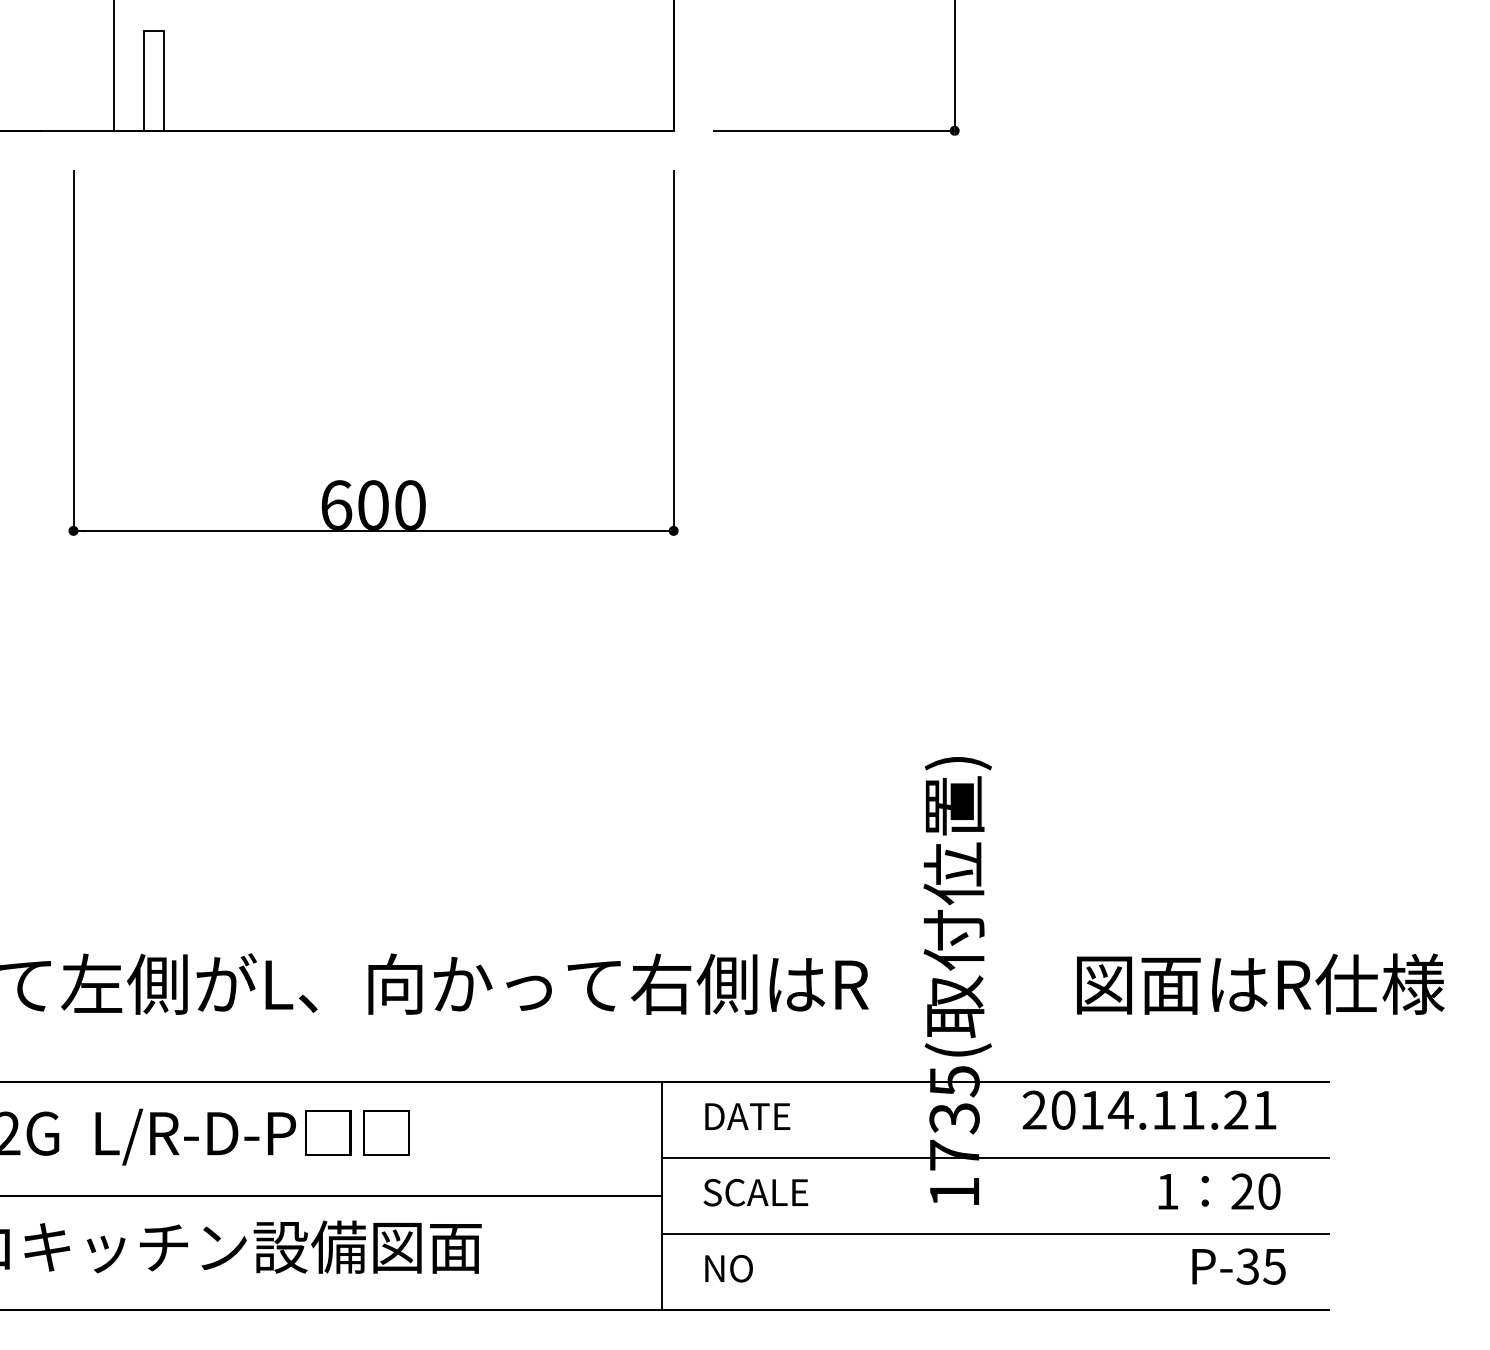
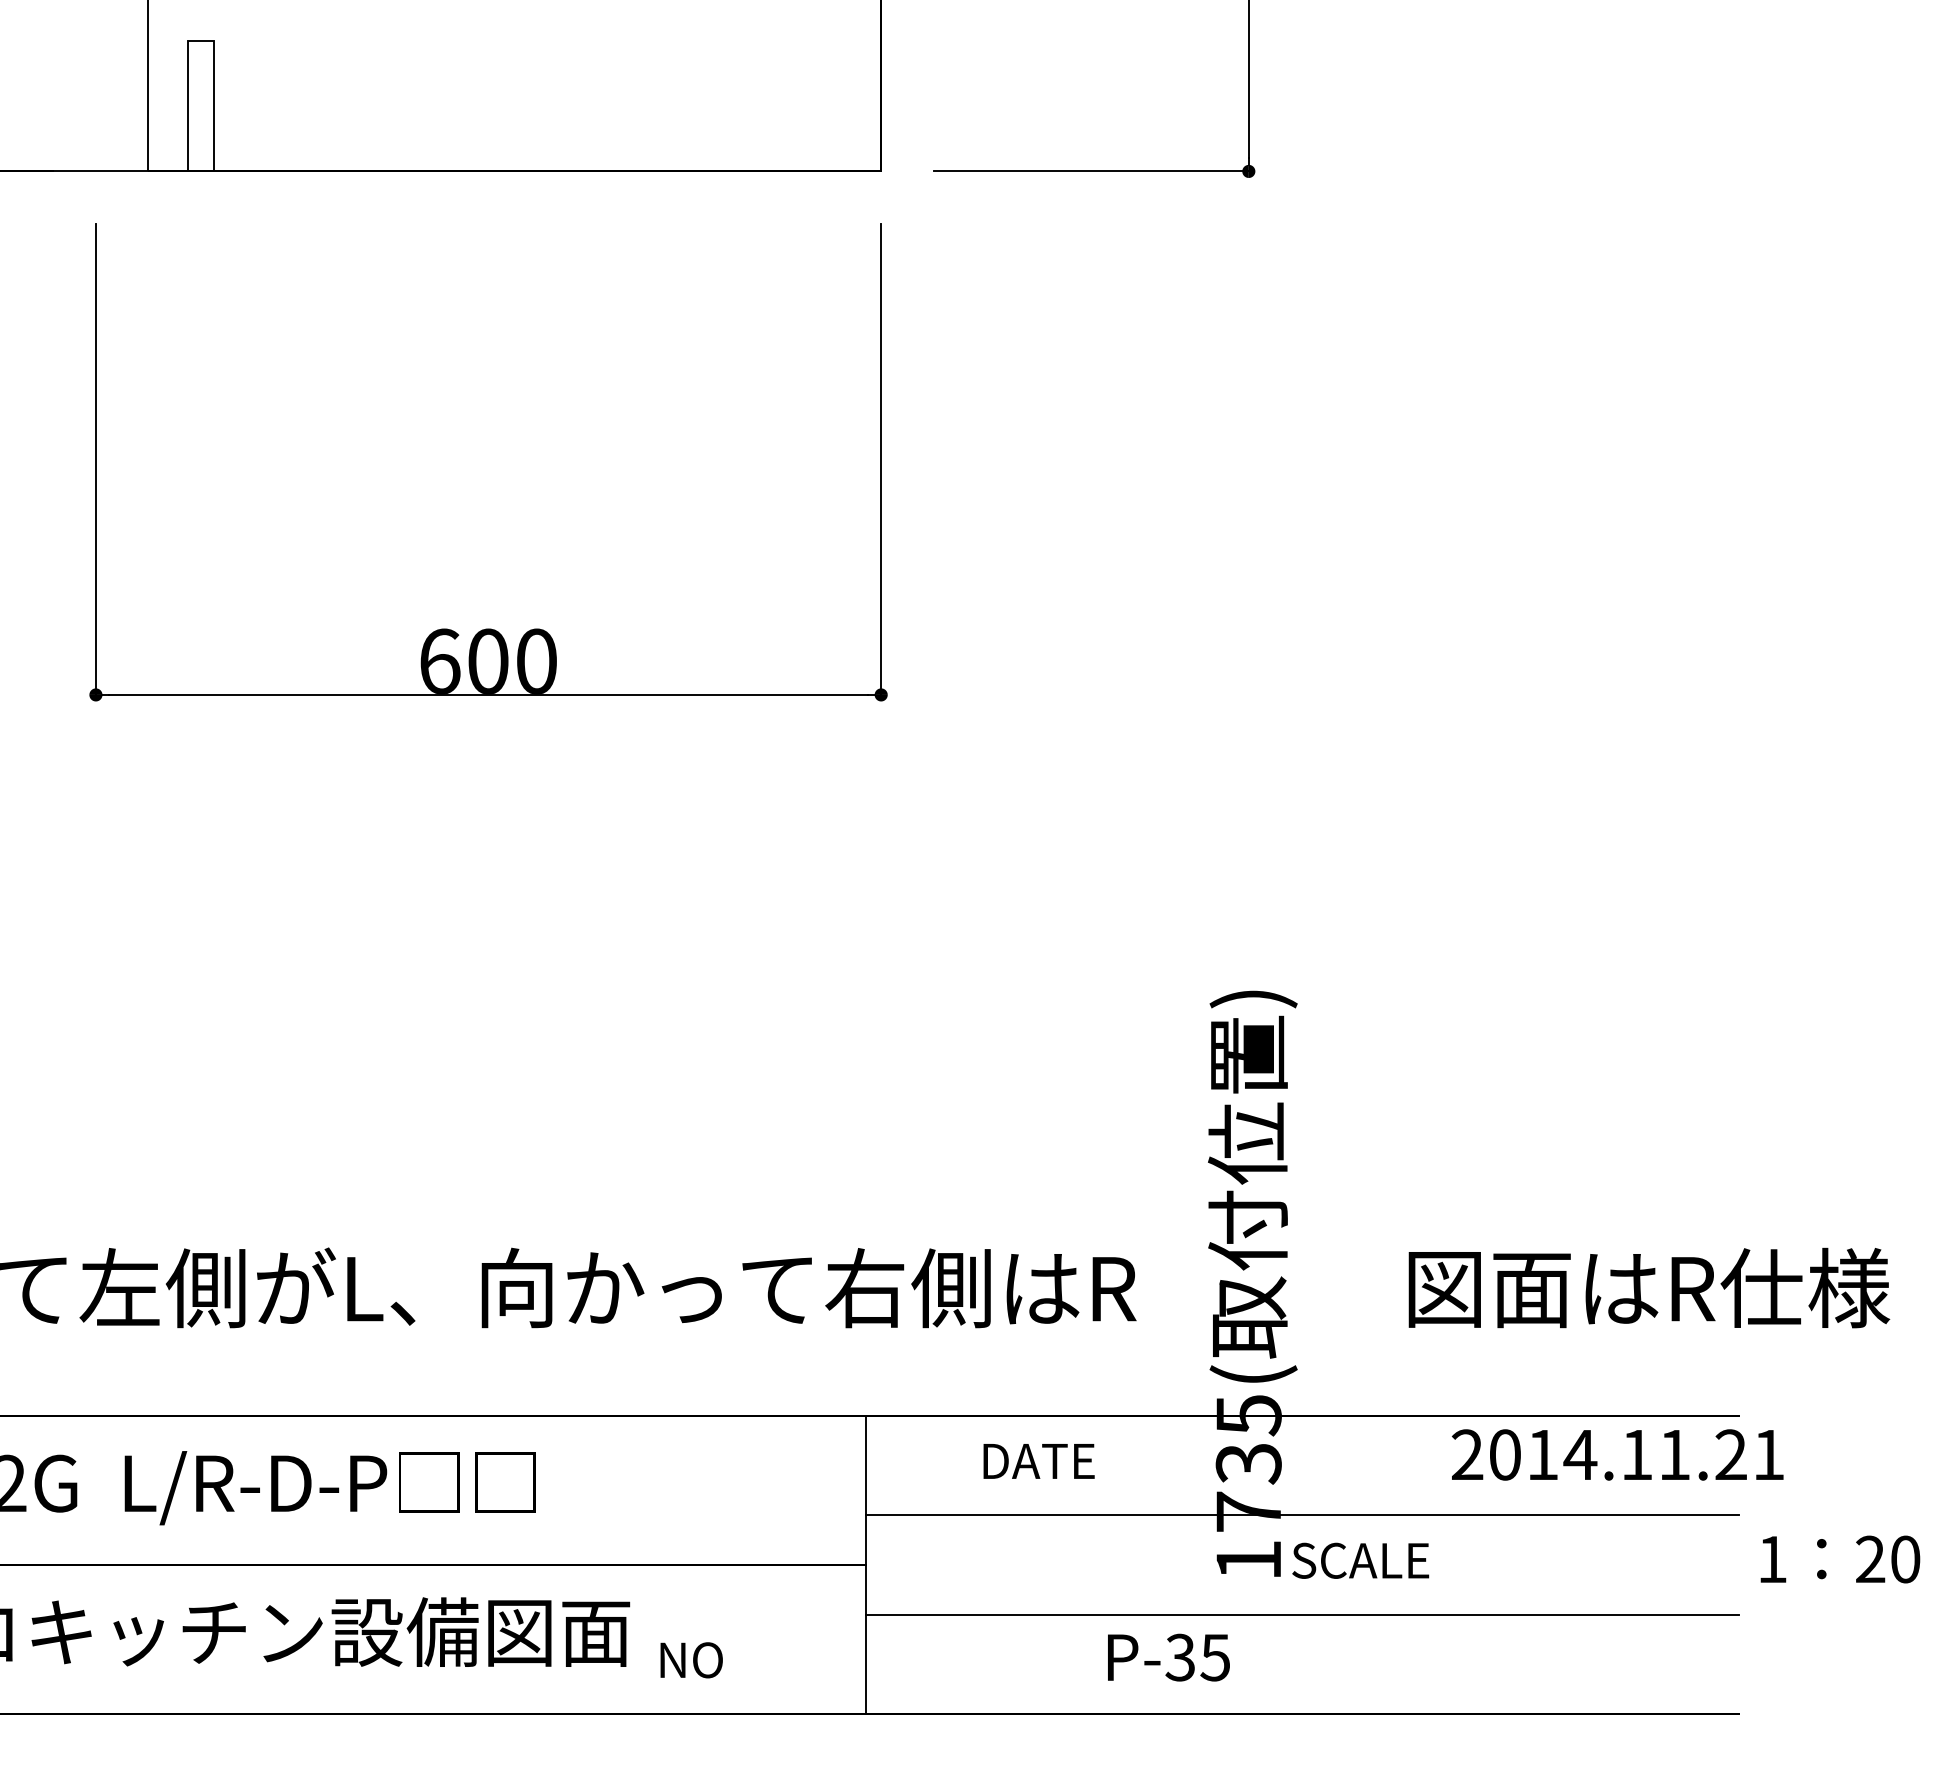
text: (1149, 1109) -> (1617, 1454), moved
text: (747, 1116) -> (1038, 1461), moved
text: (1219, 1191) -> (1840, 1559), moved
text: (755, 1192) -> (1360, 1560), moved
text: (1238, 1266) -> (1168, 1657), moved
text: (728, 1268) -> (691, 1660), moved

